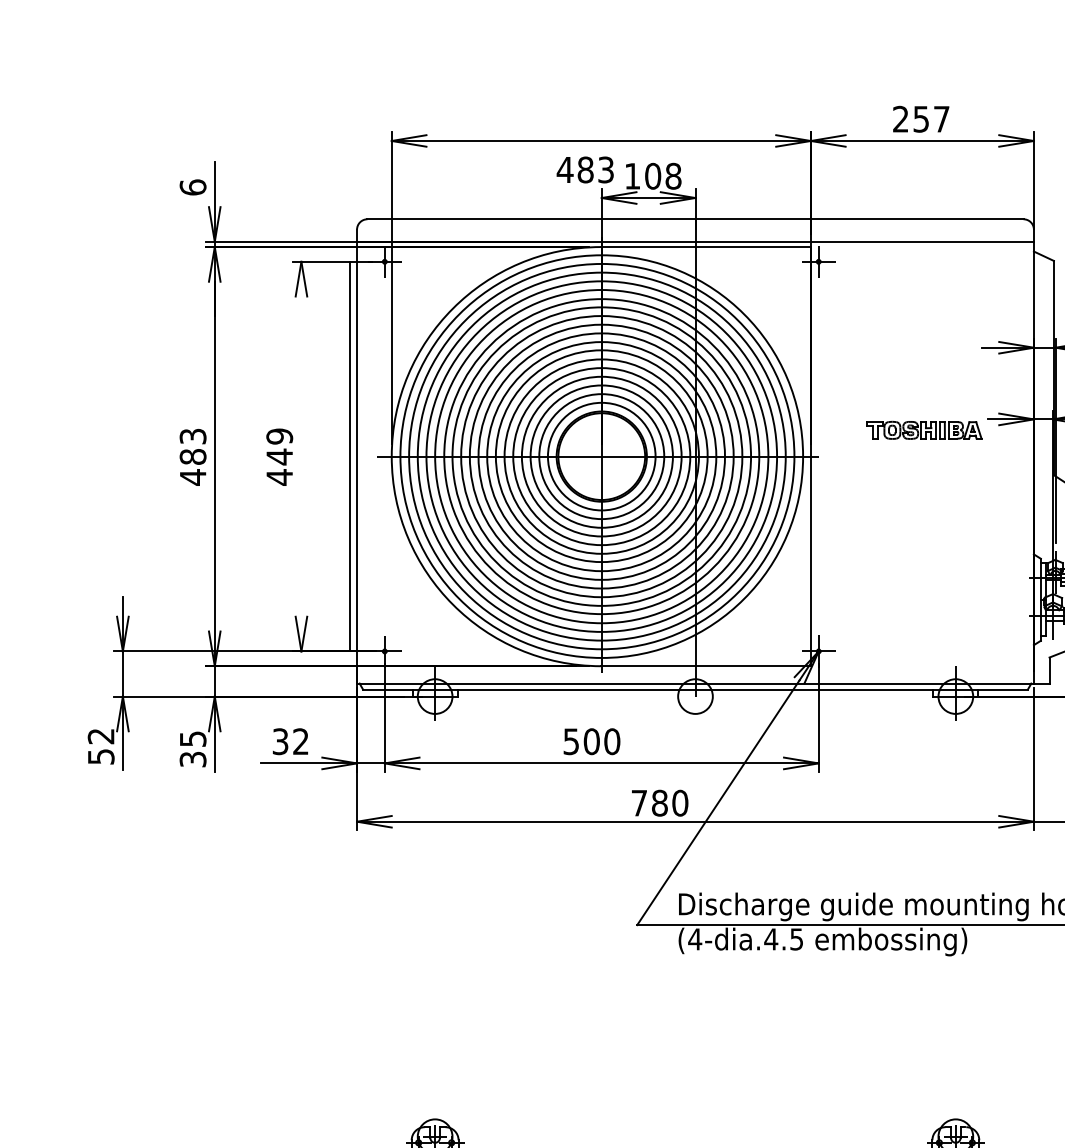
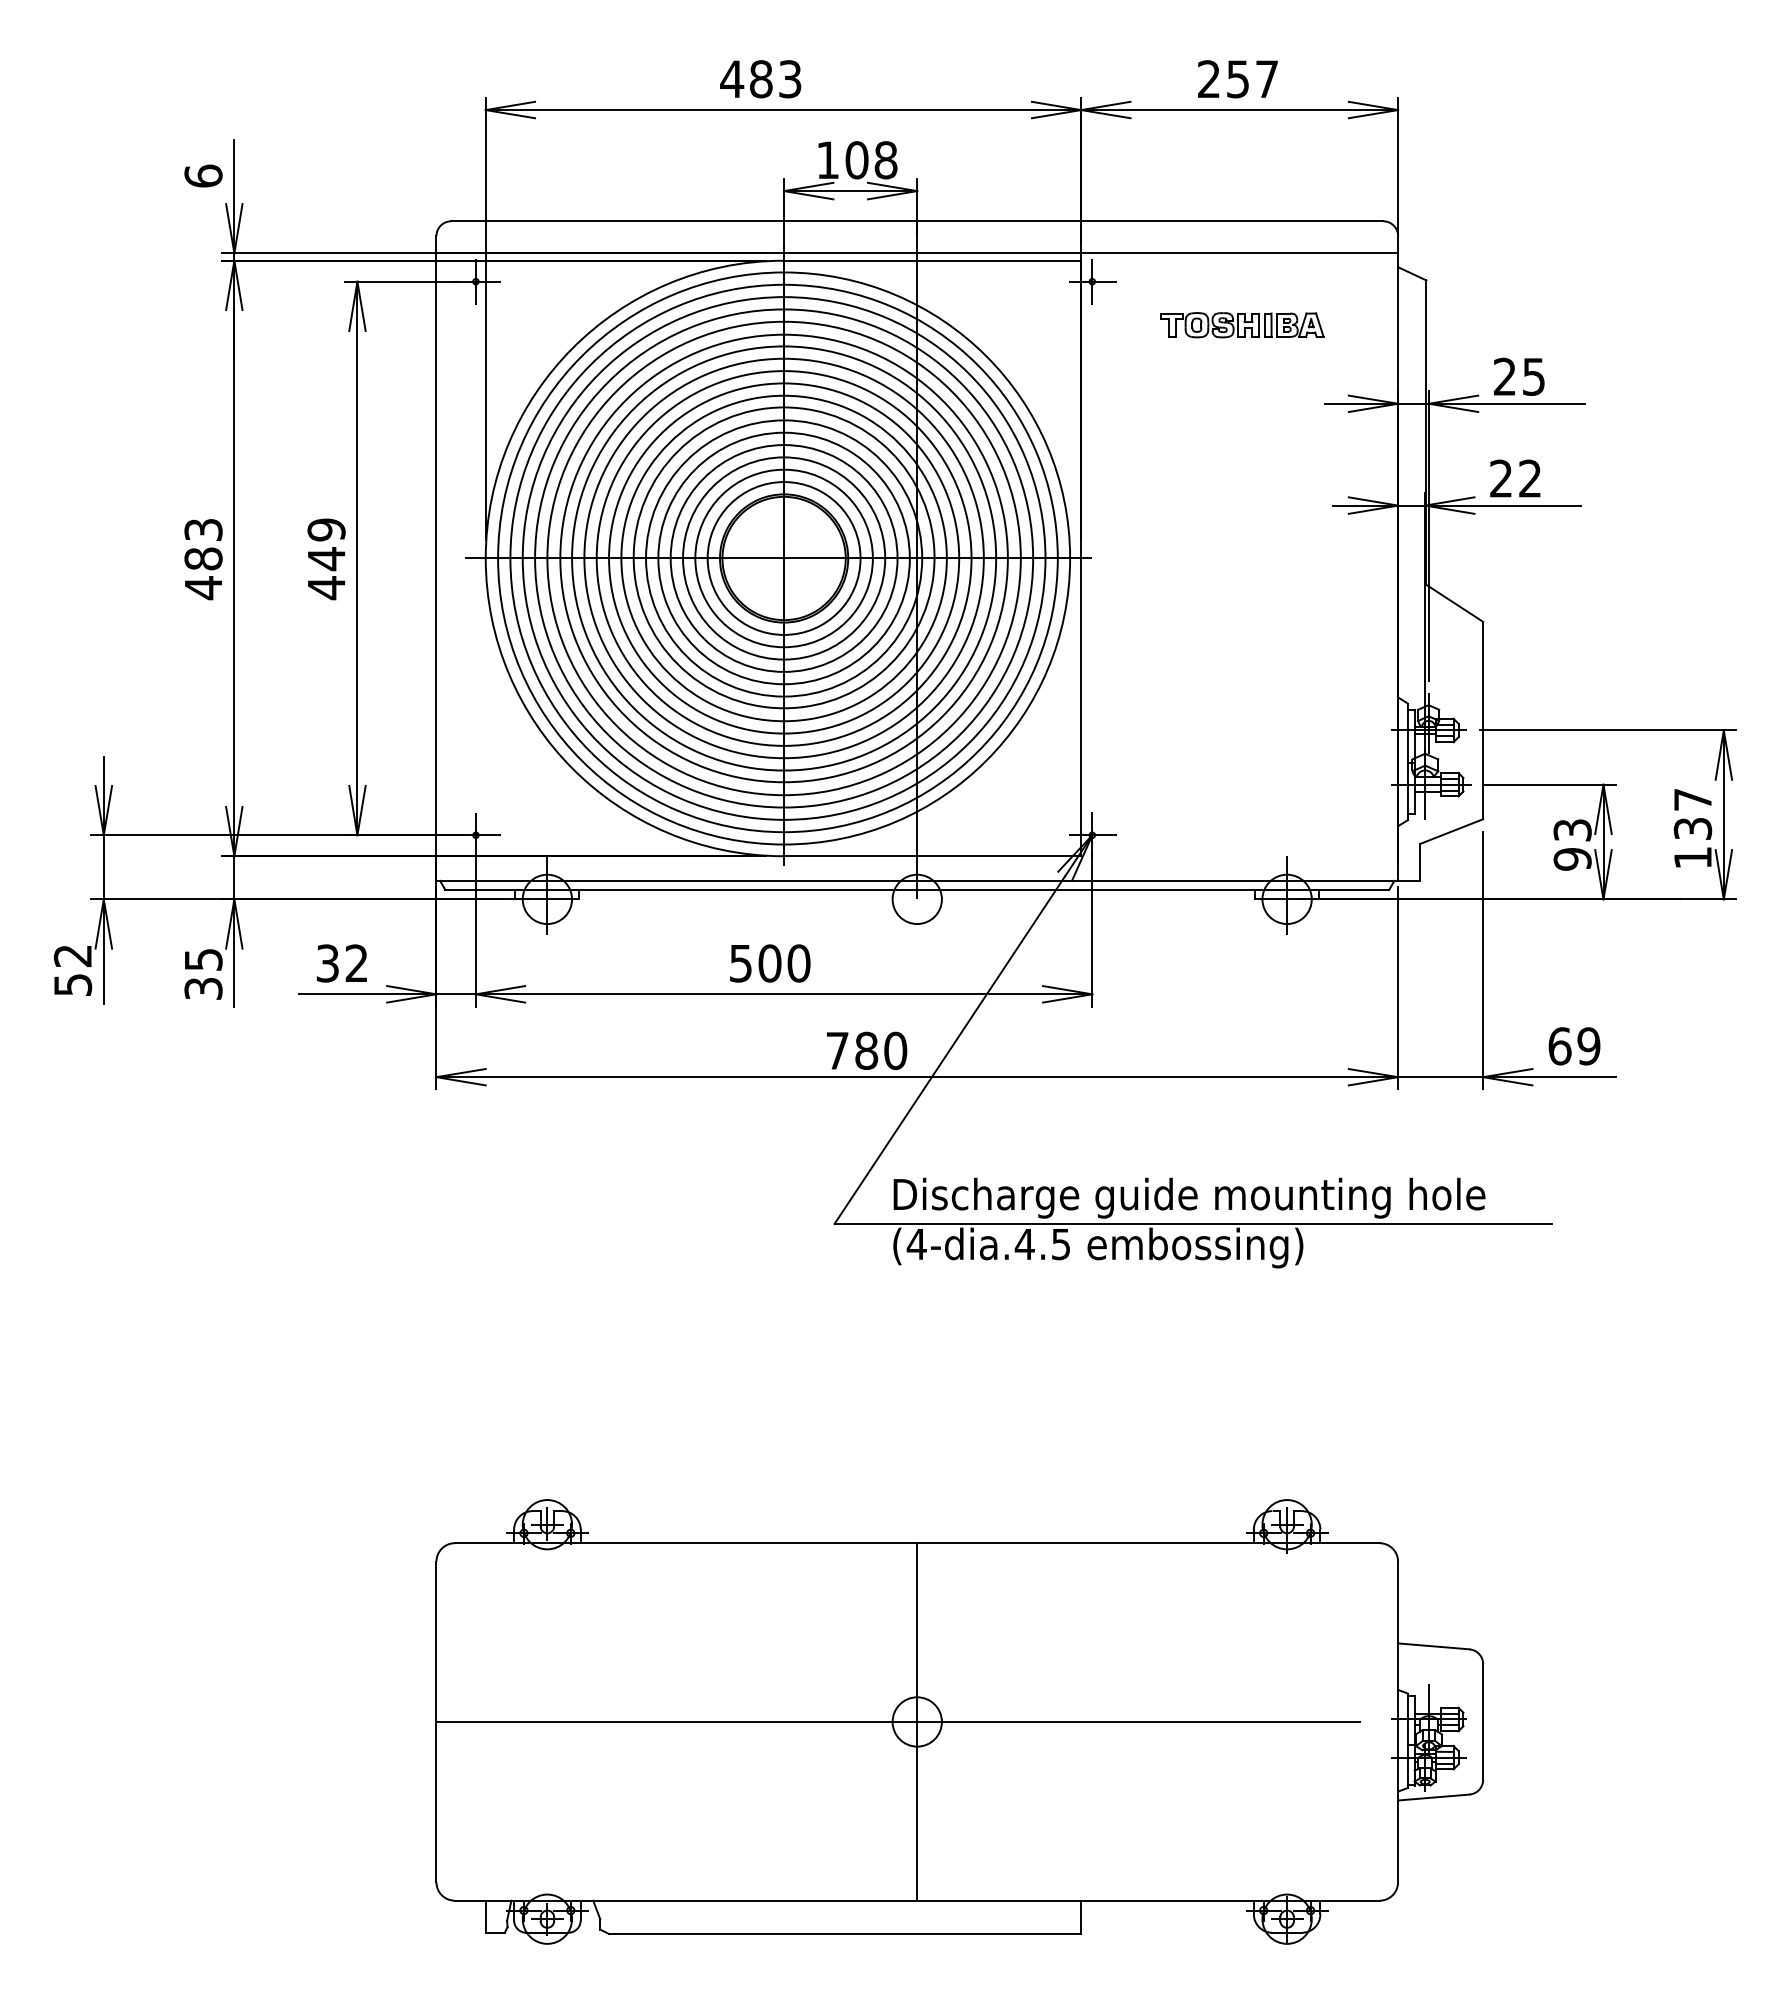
text: (585, 170) -> (760, 79), moved
part: (924, 430) -> (1242, 325), moved
line: (350, 456) -> (357, 558), moved

